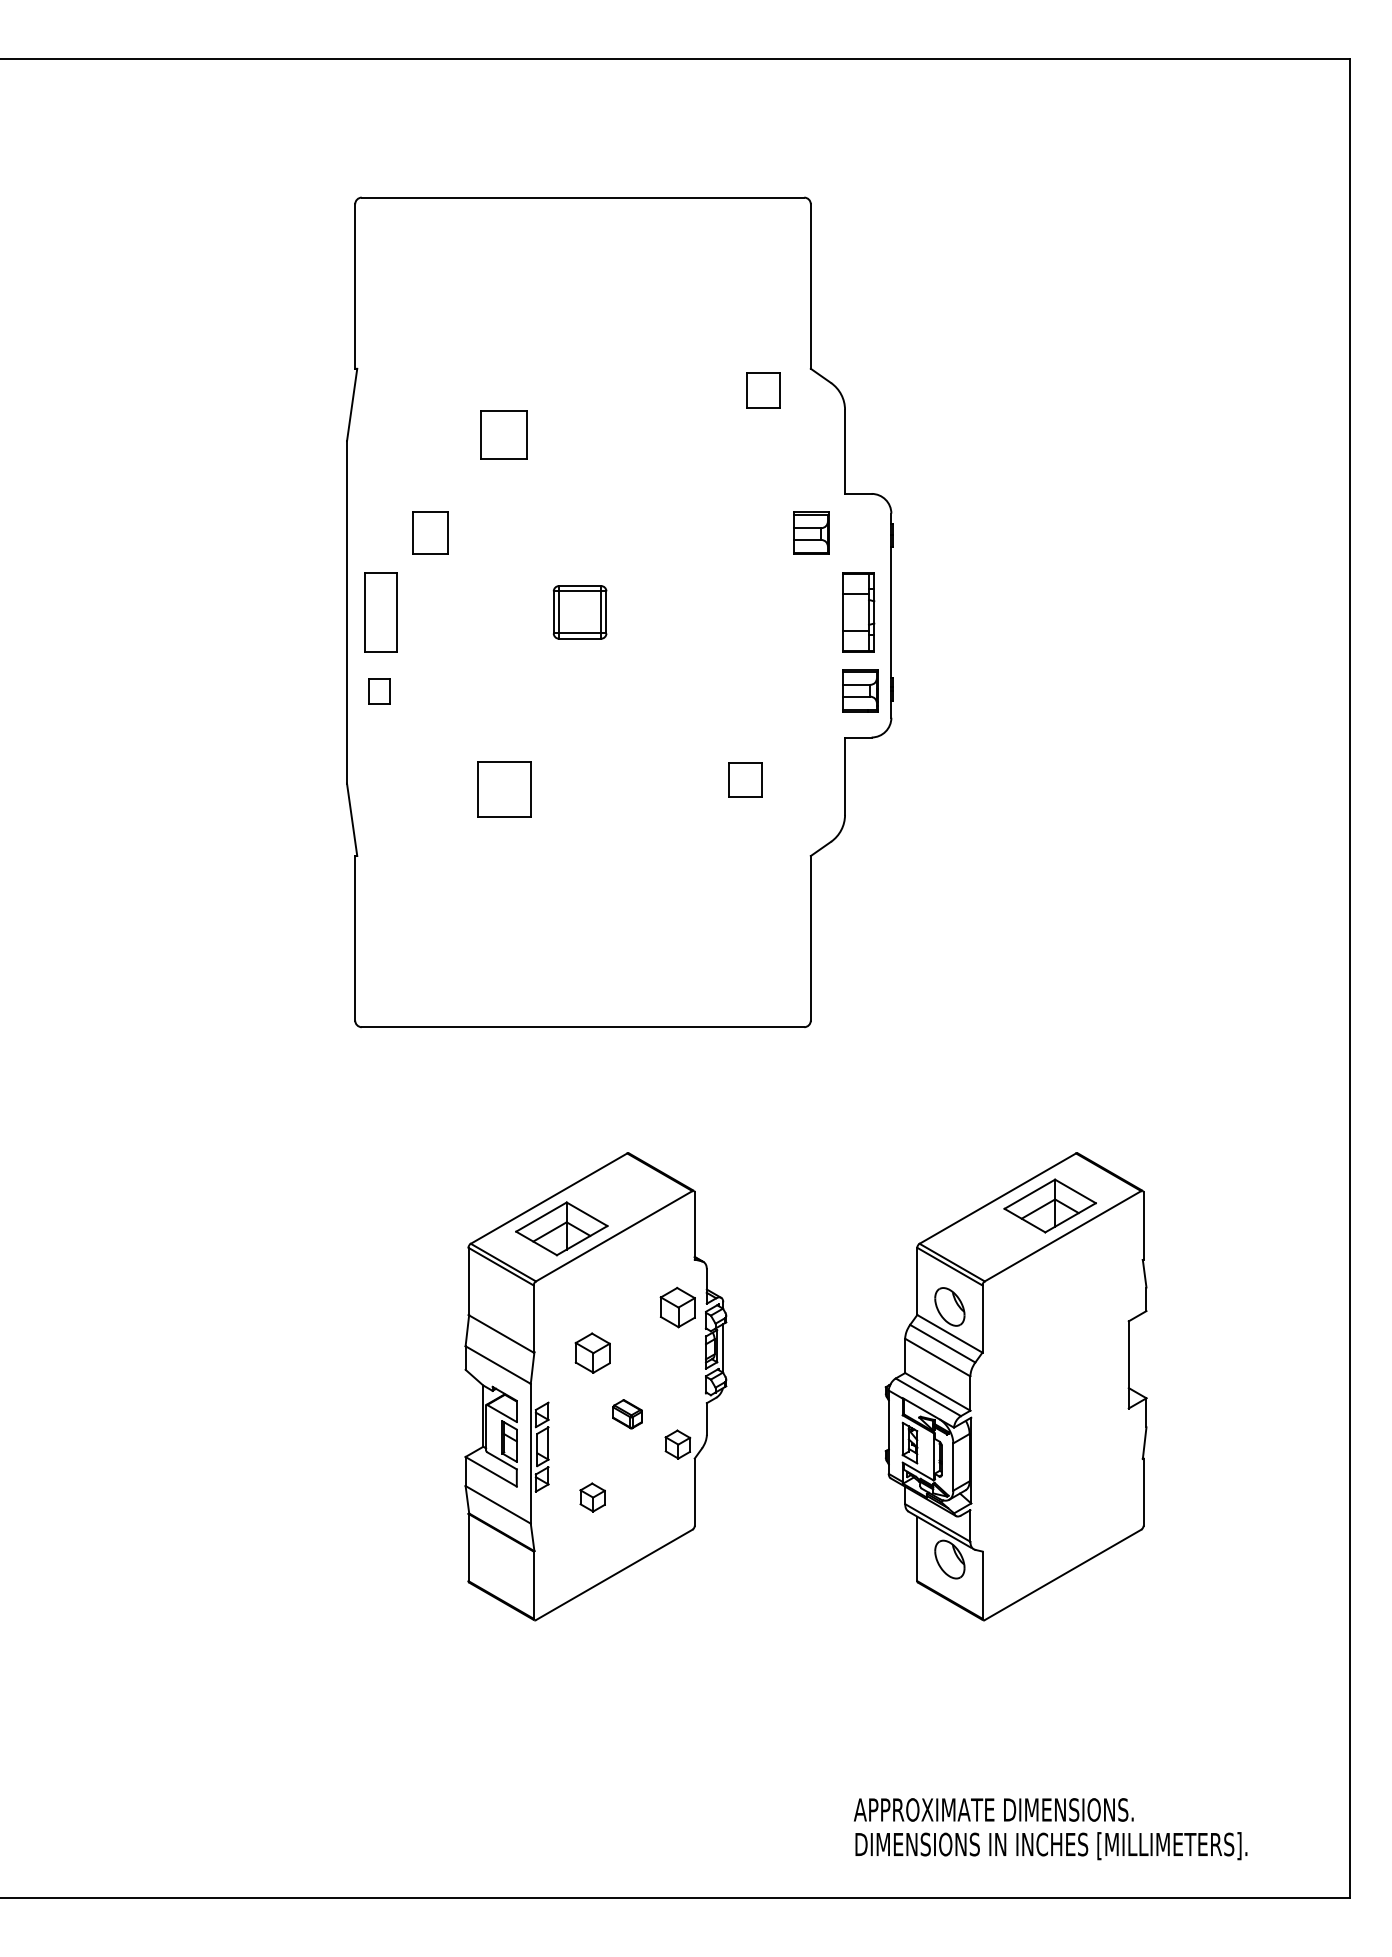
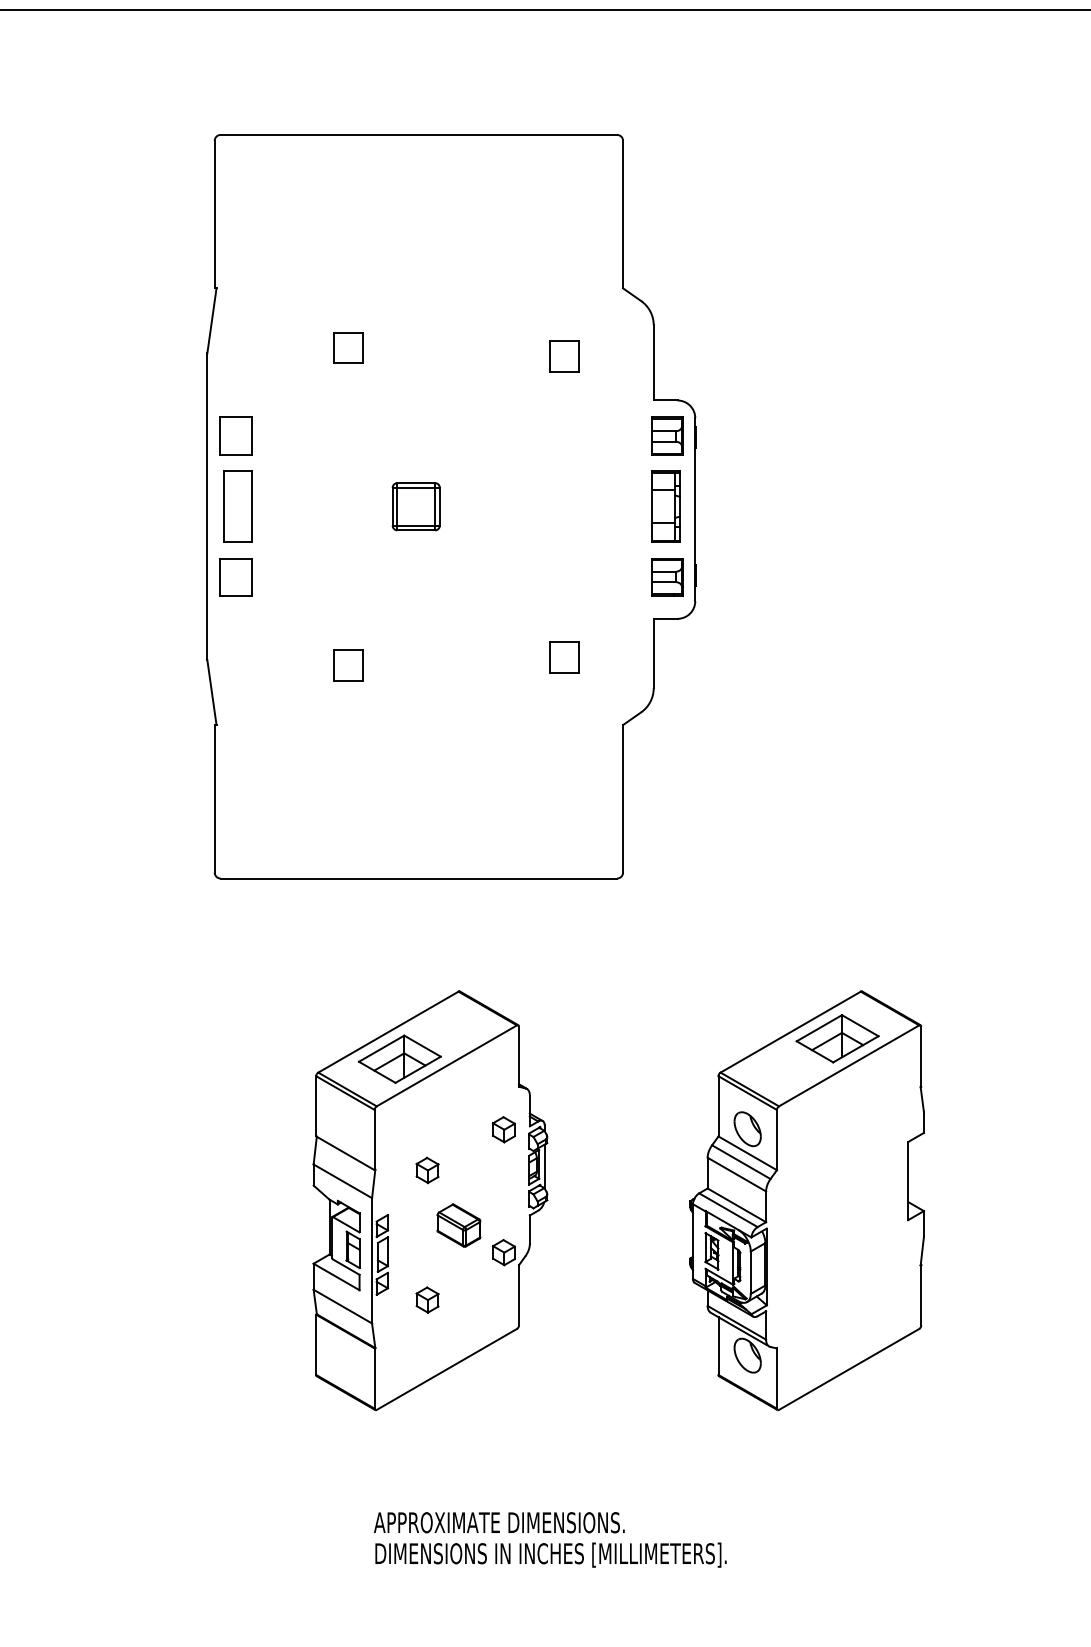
part: (763, 390) -> (564, 356), moved
part: (504, 434) -> (348, 347), size x0.71
part: (430, 532) -> (236, 435), moved
part: (811, 532) -> (667, 435), moved
part: (379, 690) -> (236, 576), size x1.67
part: (504, 789) -> (348, 665), size x0.62
part: (677, 1307) -> (503, 1129), size x0.71
part: (592, 1352) -> (427, 1170), size x0.71
part: (627, 1413) -> (458, 1224), size x1.67
text: (1050, 1829) -> (550, 1540), moved

